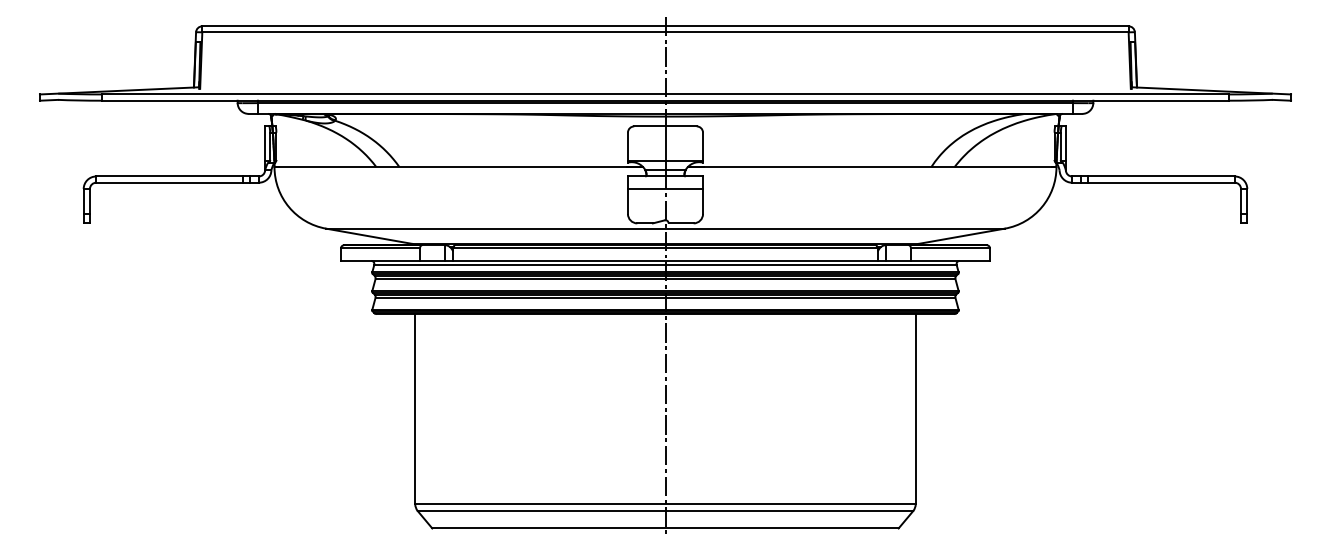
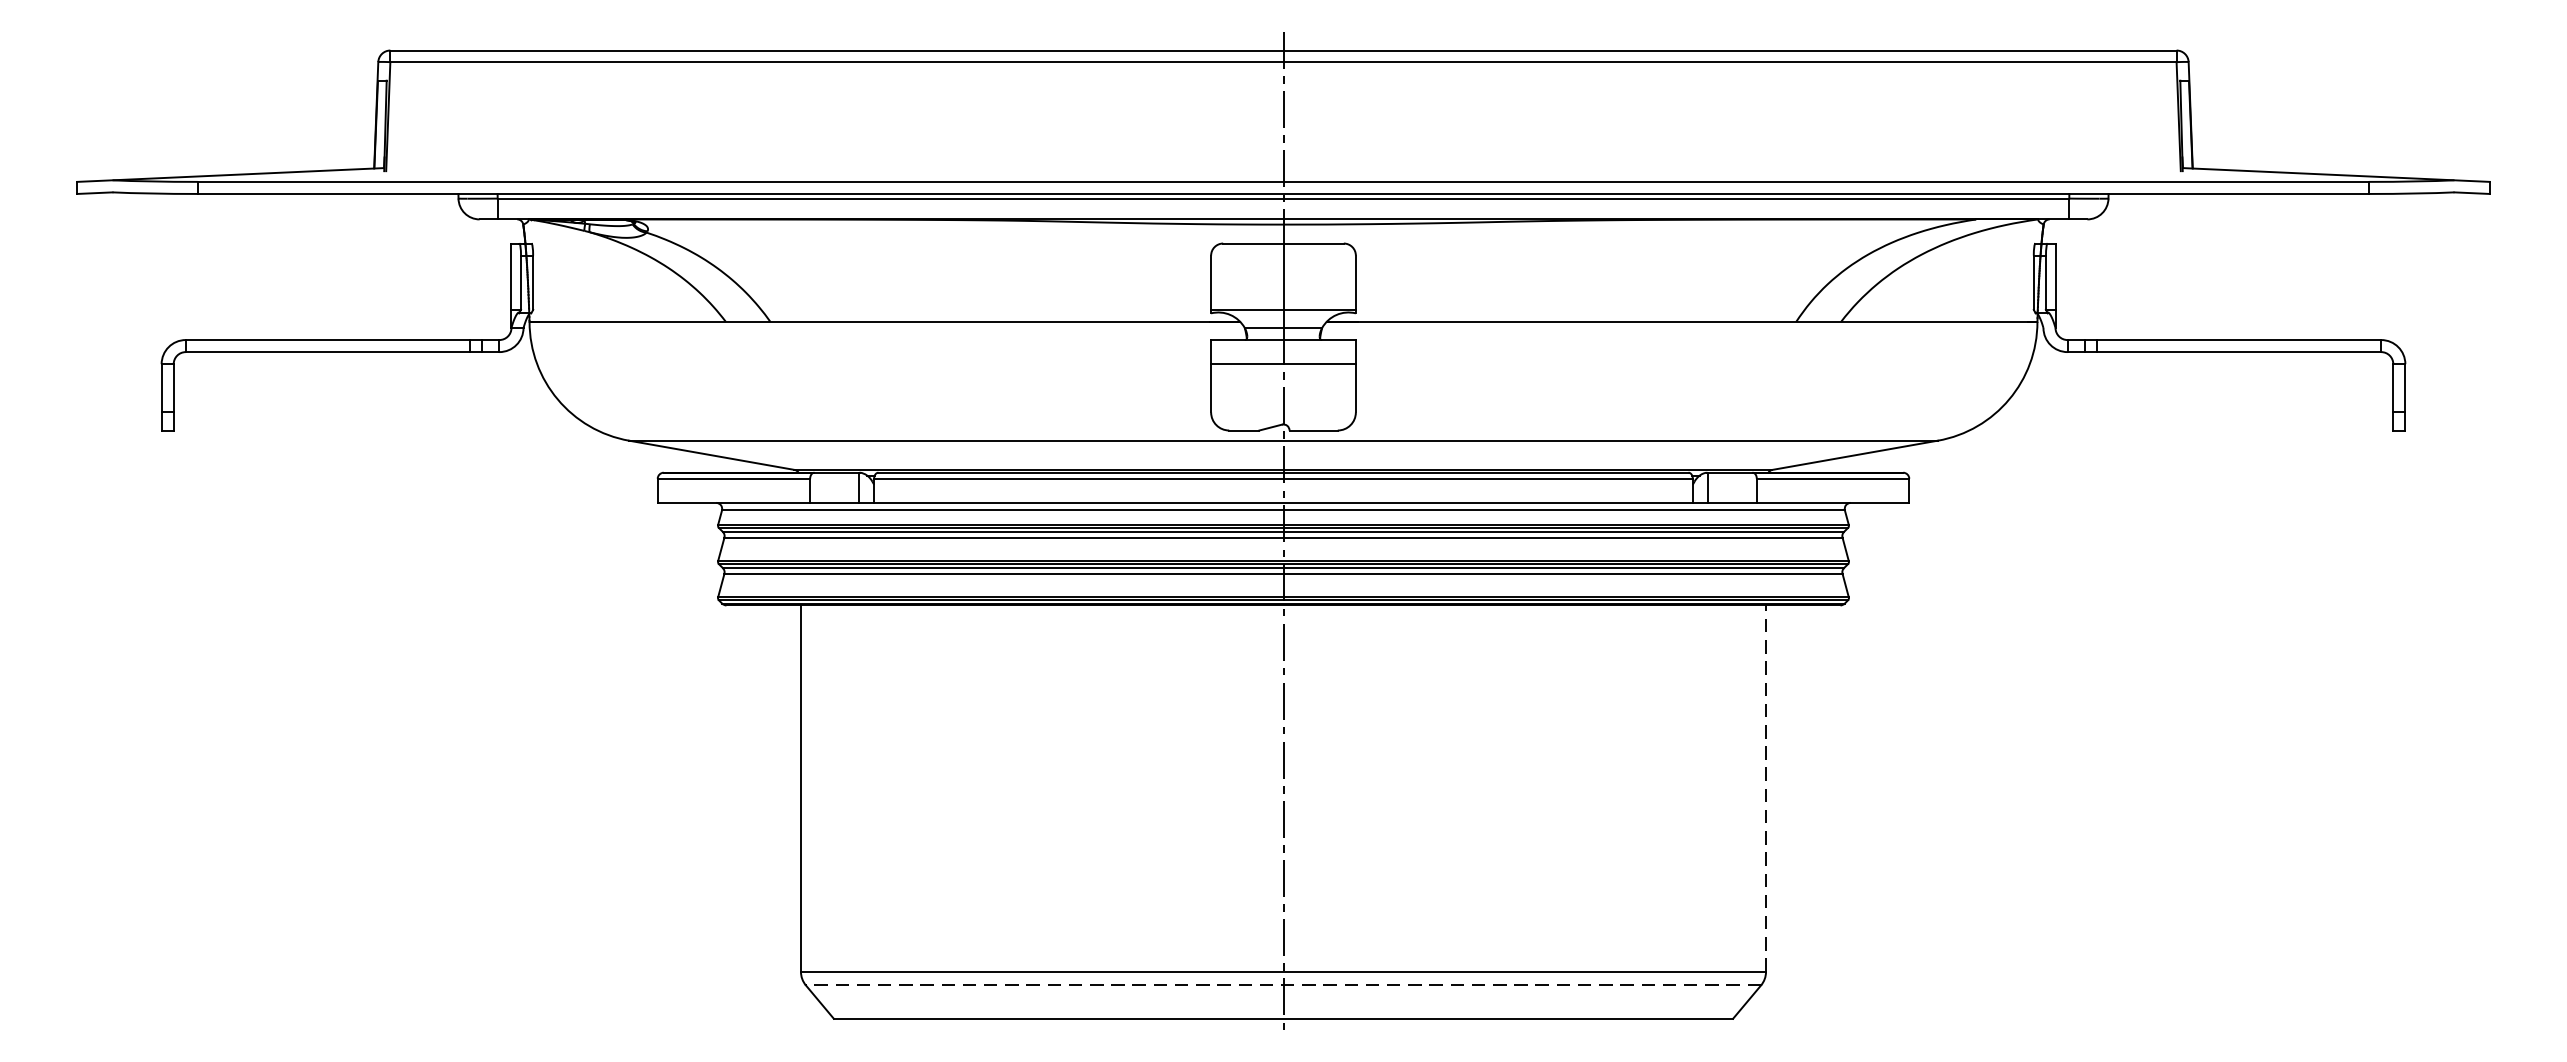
line: (915, 408) -> (1765, 787), solid -> dashed
line: (665, 511) -> (1283, 986), solid -> dashed

